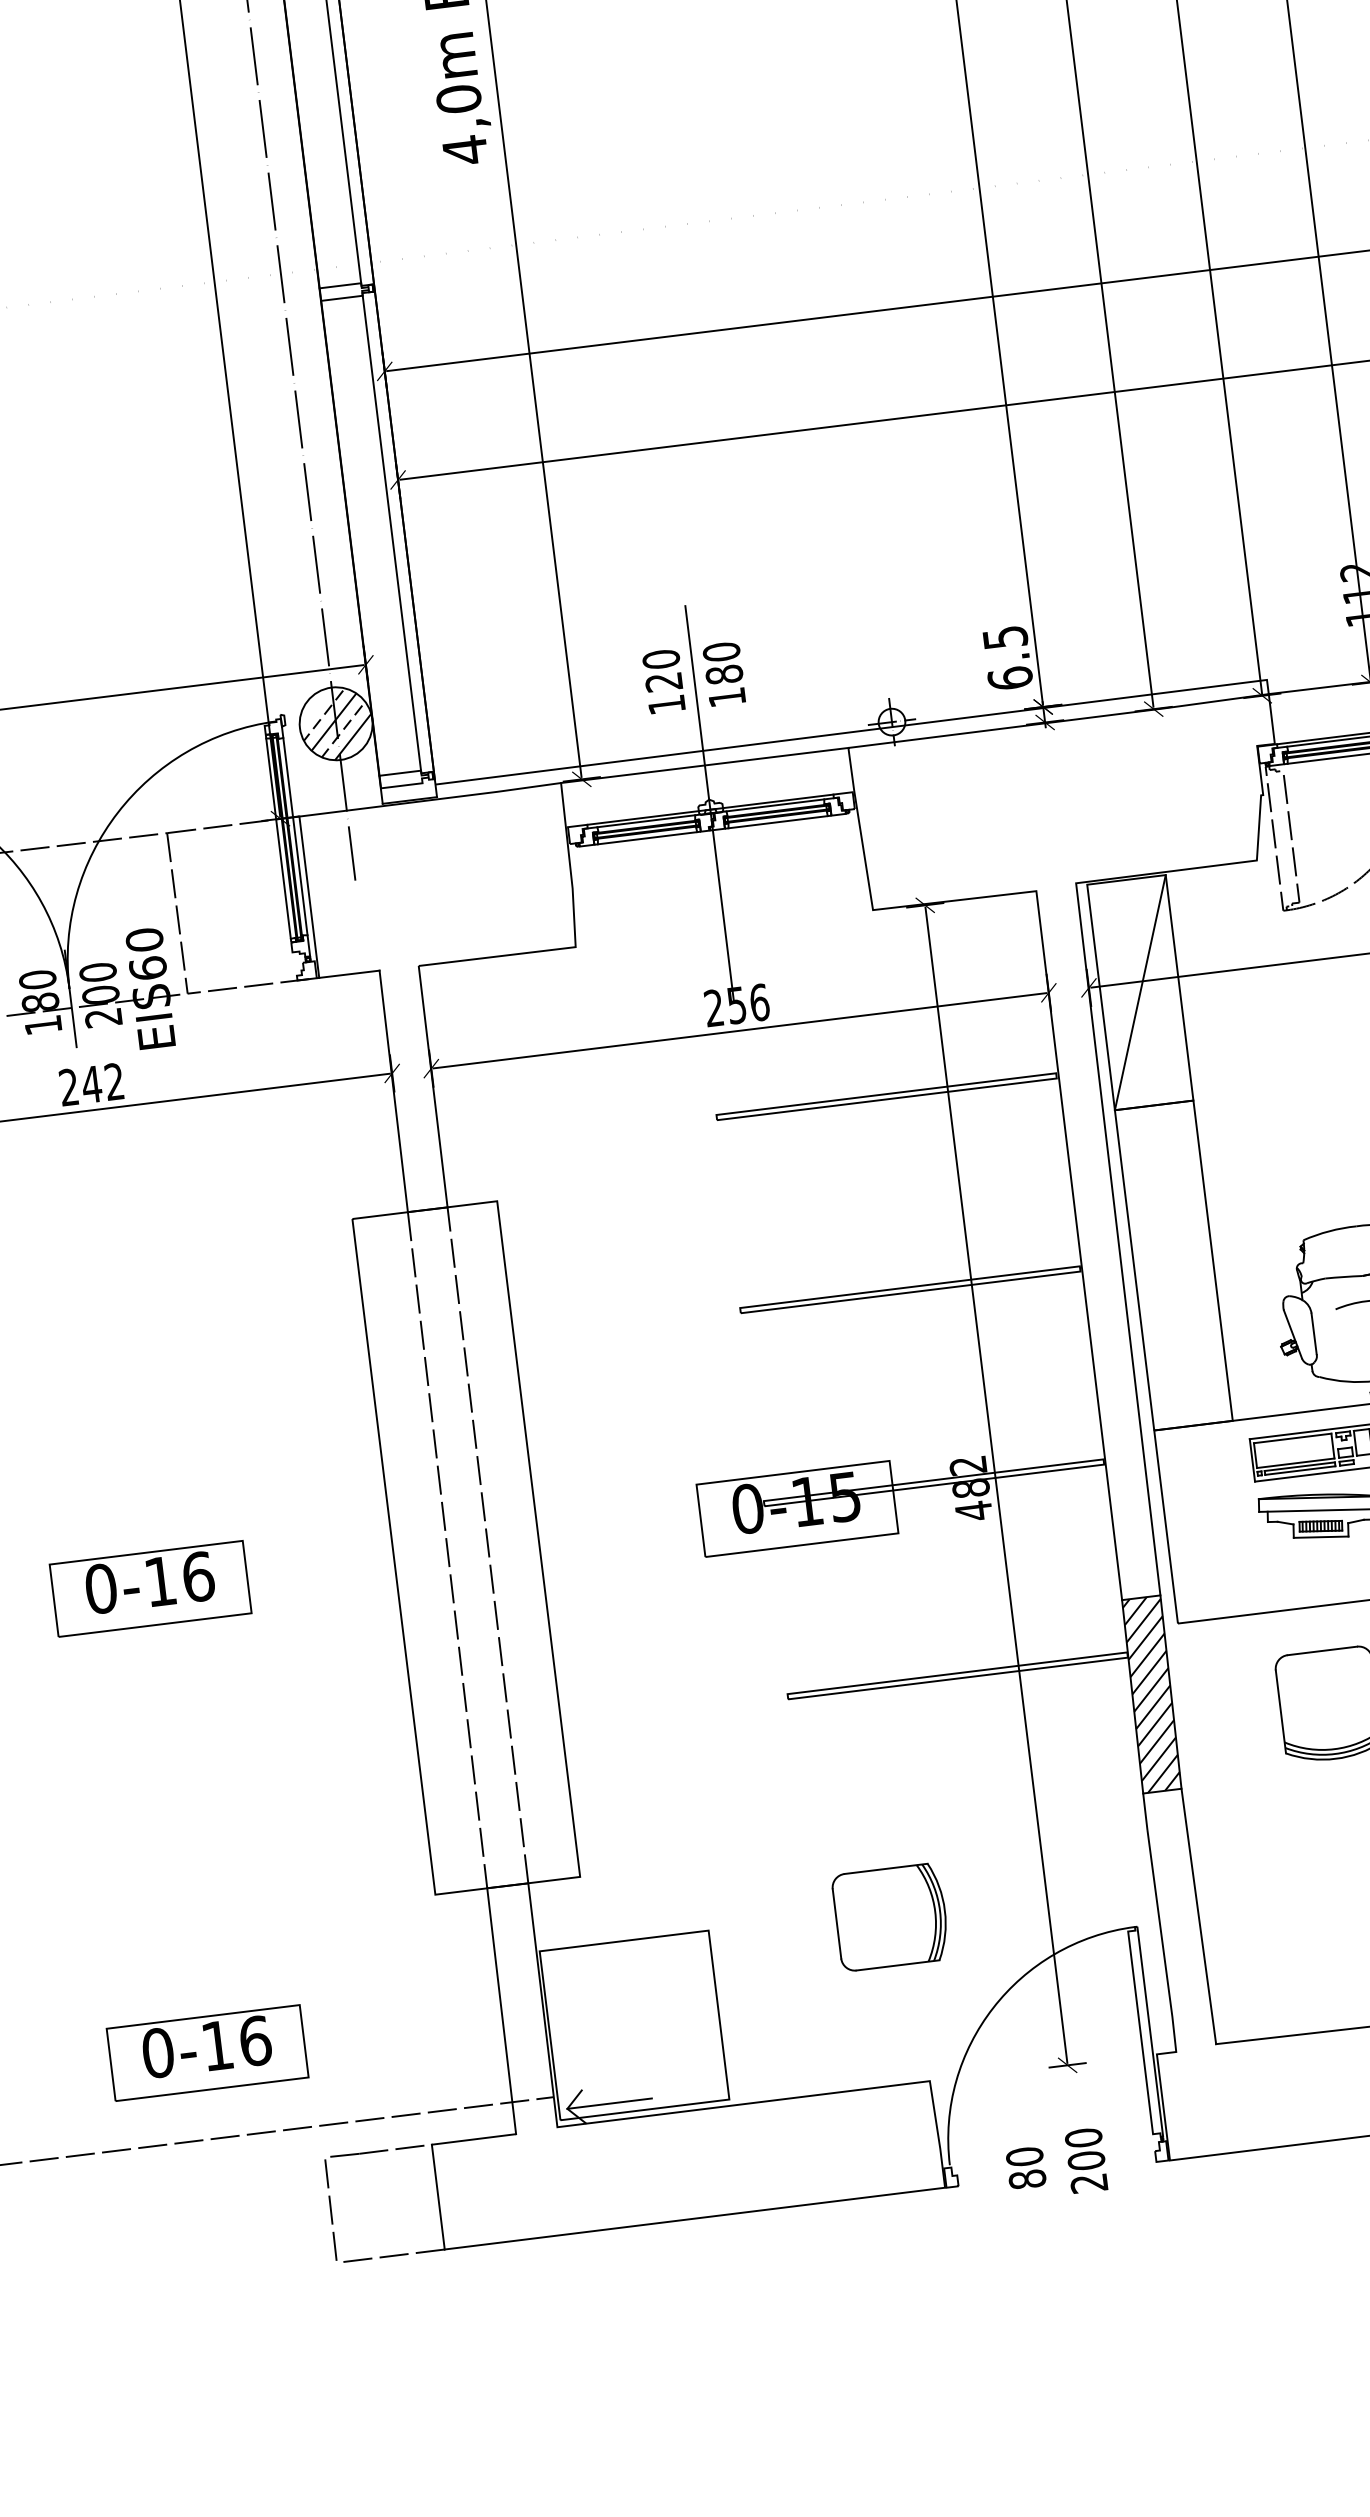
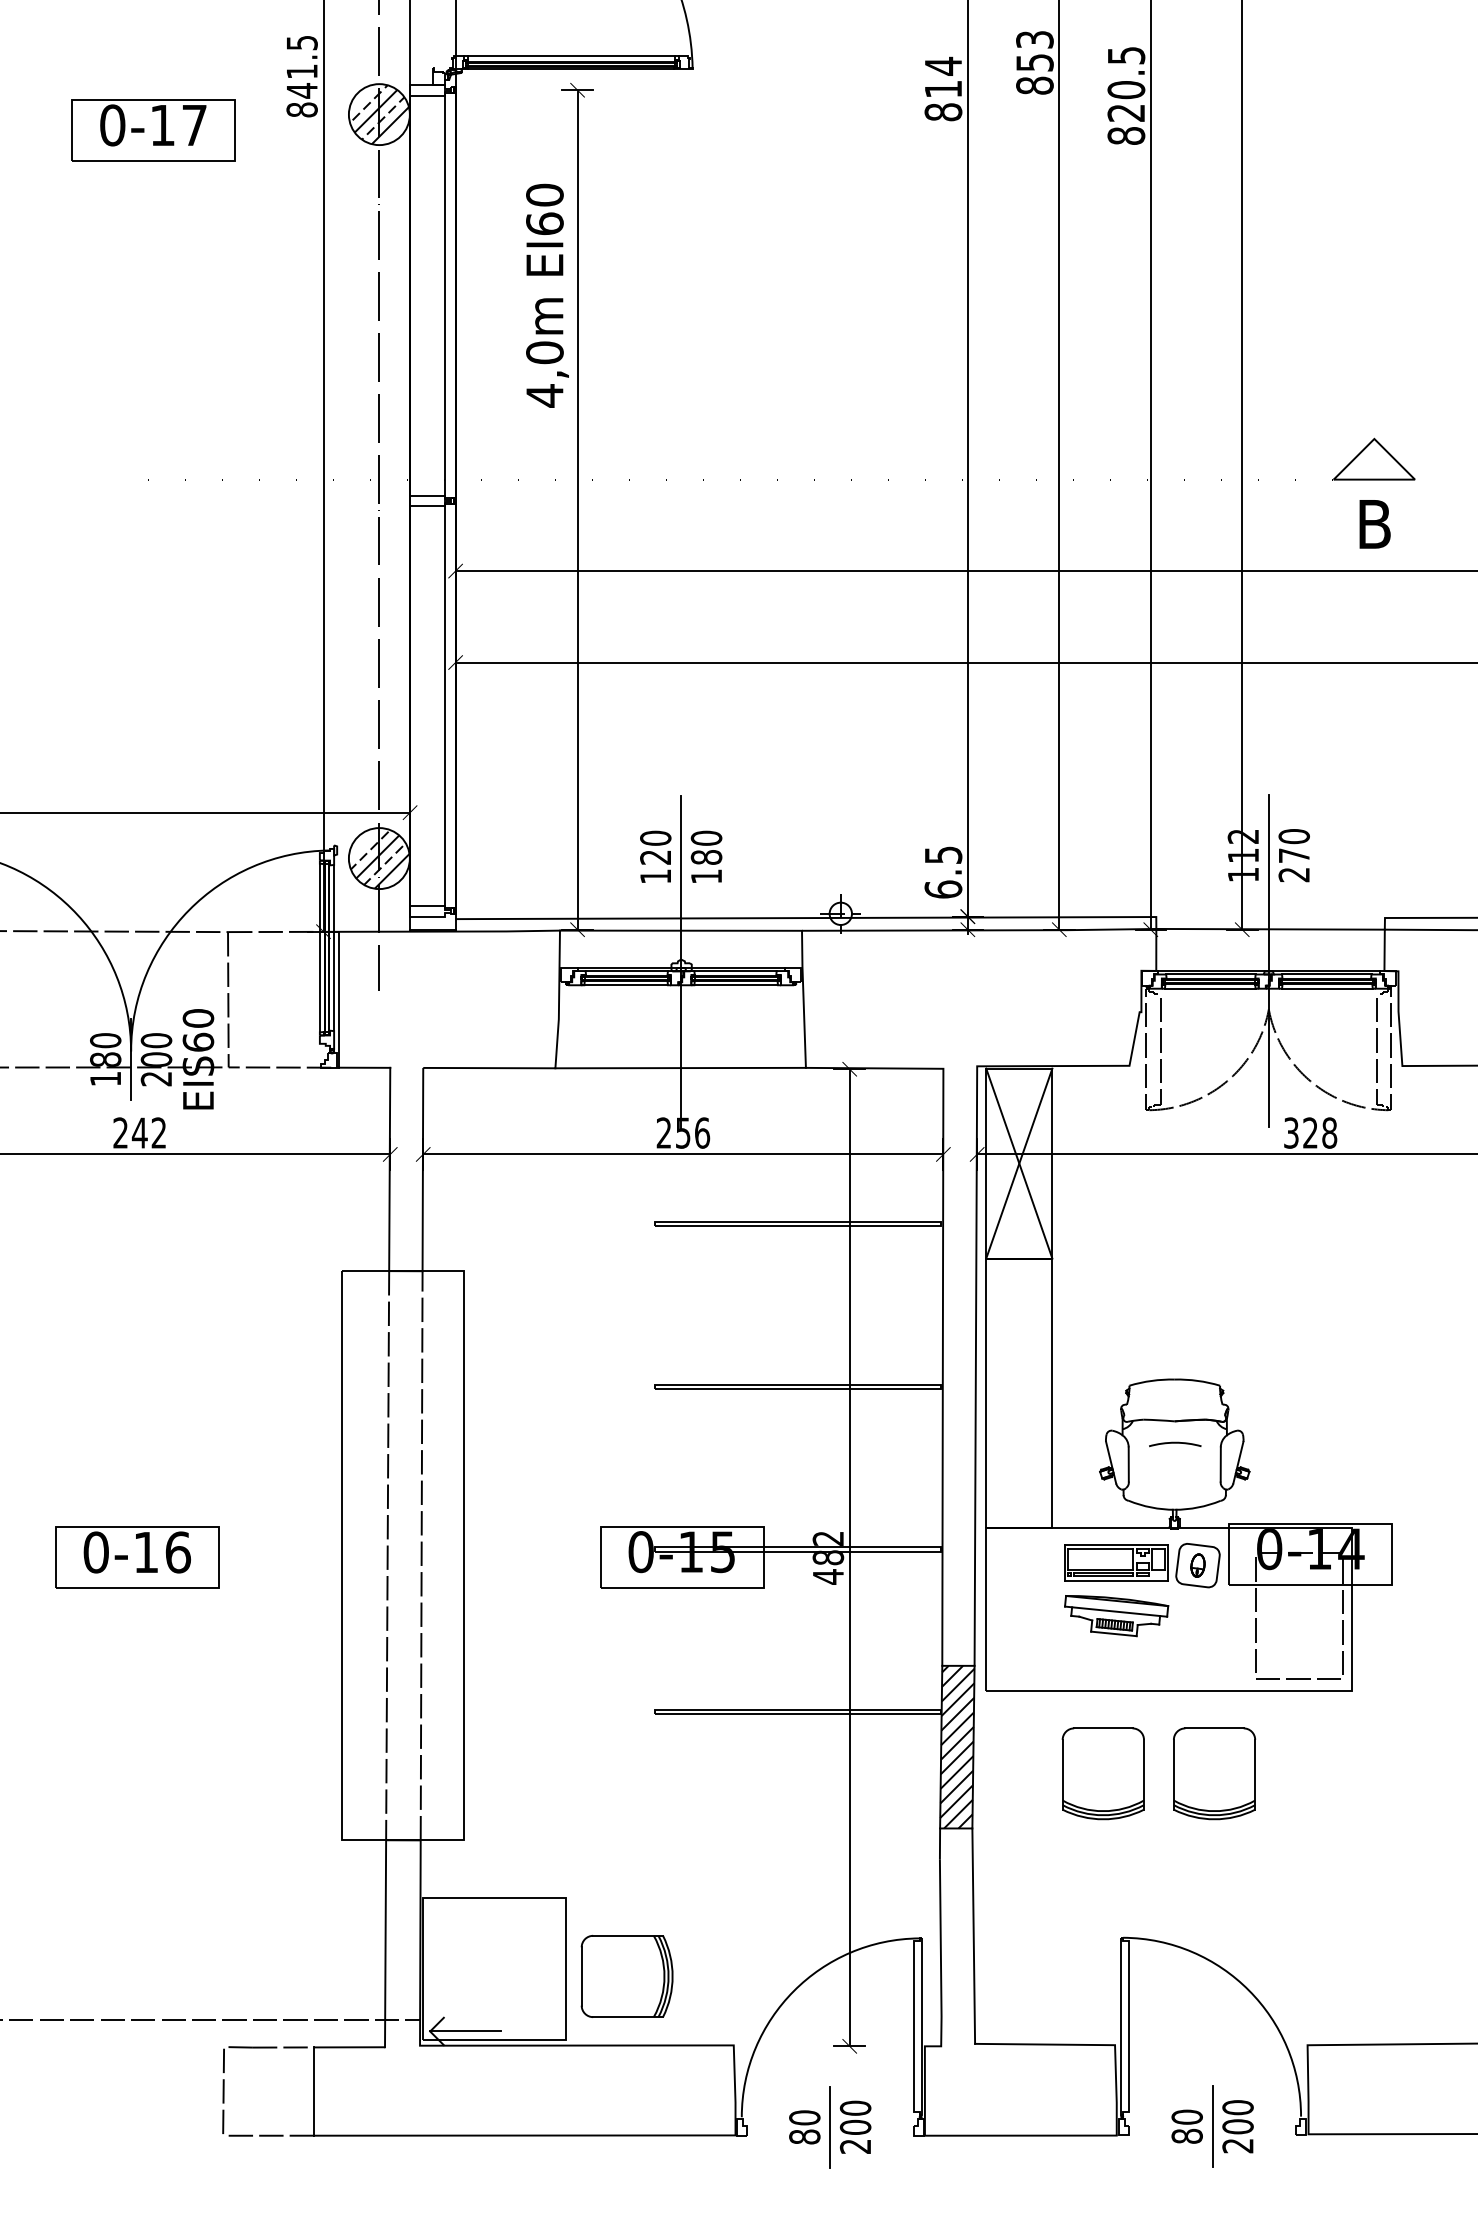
line: (724, 927) -> (680, 1067), added
line: (1140, 992) -> (1019, 1163), added
part: (890, 1917) -> (626, 1976), moved
part: (207, 2053) -> (137, 1948), removed
line: (1056, 2164) -> (830, 2127), added

